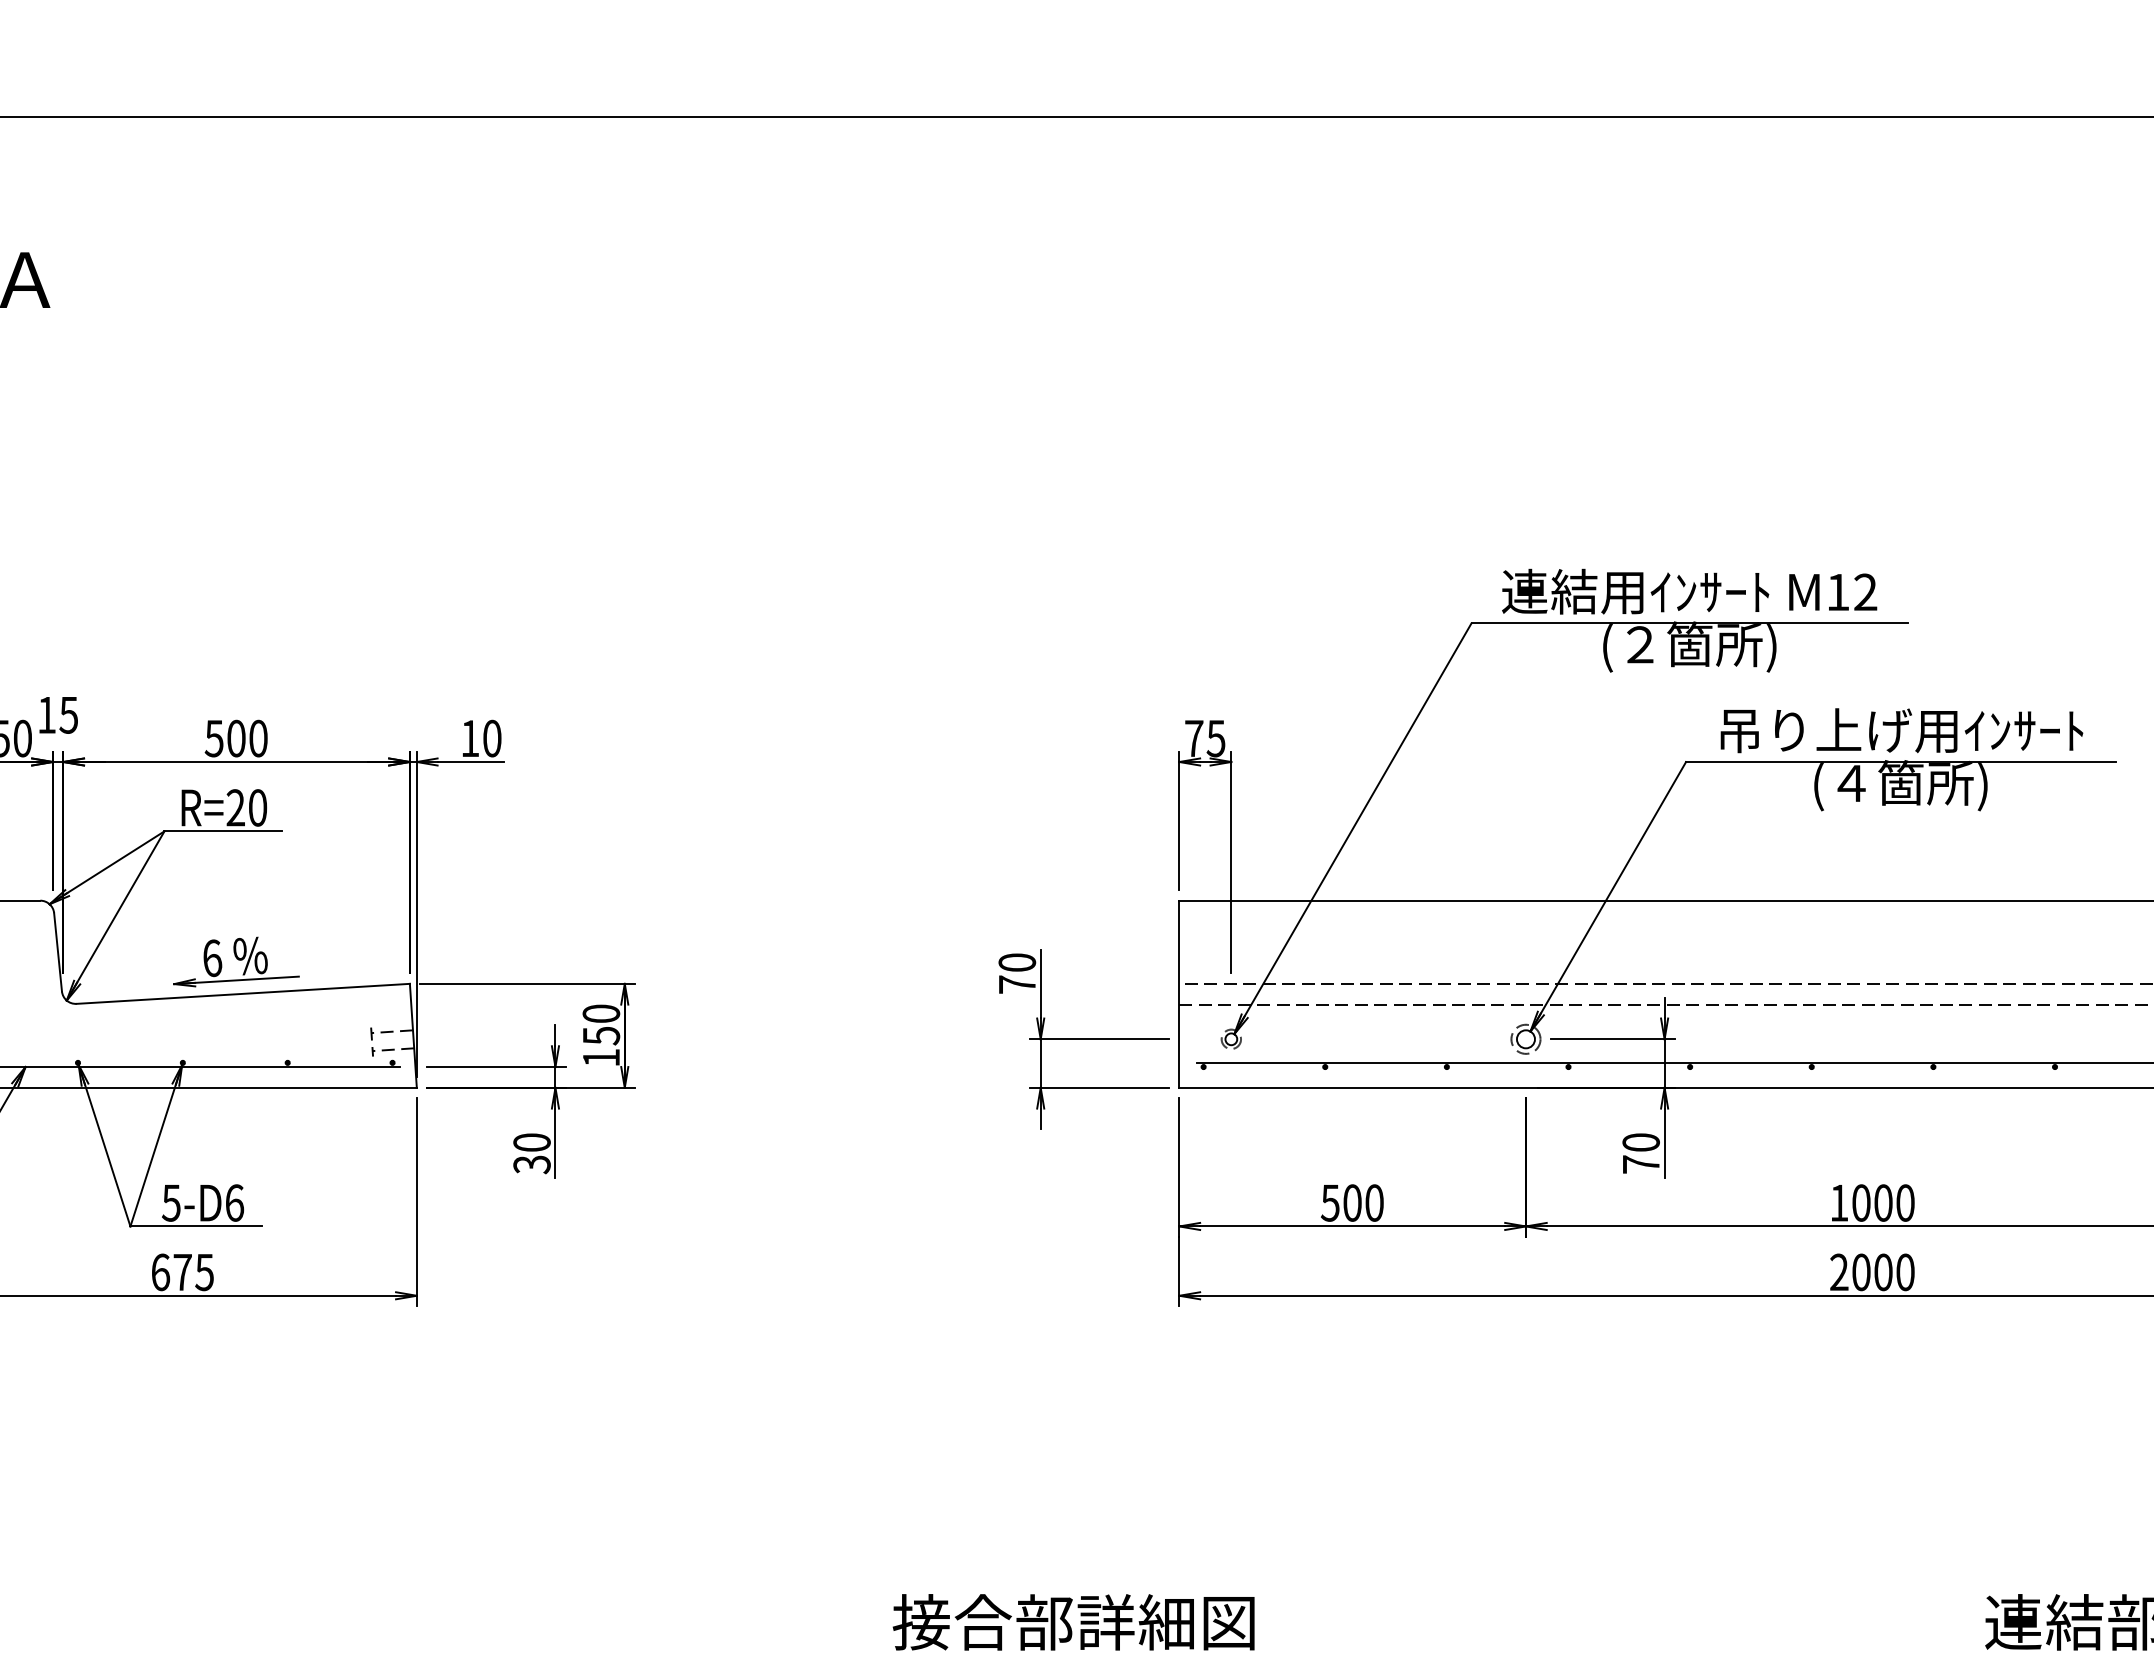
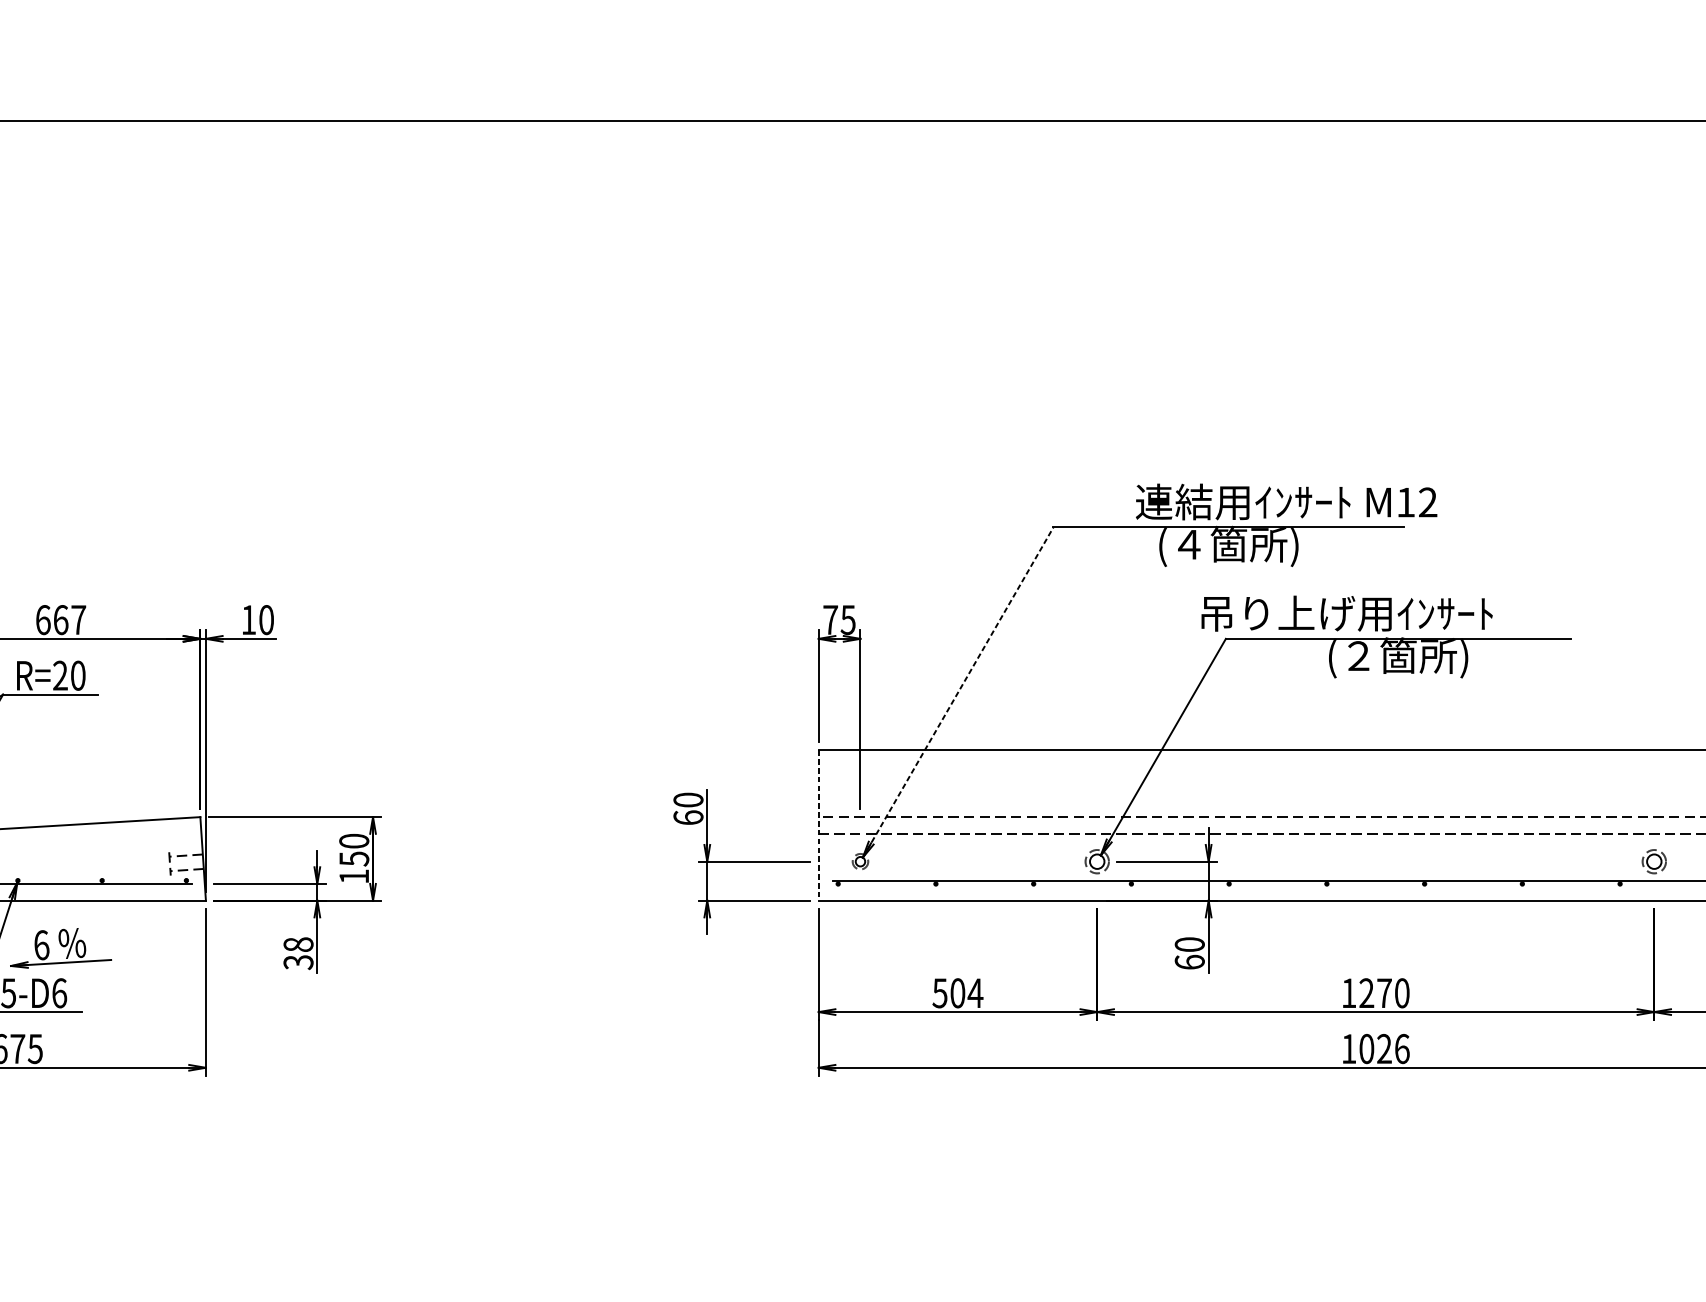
text: (1689, 591) -> (1286, 501), moved
text: (1640, 644) -> (1189, 544), (２箇所) -> (４箇所)
text: (1901, 730) -> (1346, 613), moved
text: (235, 738) -> (60, 619), 500 -> 667
text: (1851, 782) -> (1358, 655), (４箇所) -> (２箇所)
line: (1353, 828) -> (958, 692), solid -> dashed
part: (236, 961) -> (61, 947), moved
text: (1017, 984) -> (688, 817), 70 -> 60
line: (1179, 994) -> (818, 825), solid -> dashed
text: (531, 1142) -> (298, 944), 30 -> 38
text: (1640, 1164) -> (1189, 962), 70 -> 60
text: (1374, 1202) -> (975, 992), 500 -> 504
text: (1872, 1202) -> (1375, 992), 1000 -> 1270
text: (1872, 1272) -> (1375, 1049), 2000 -> 1026

